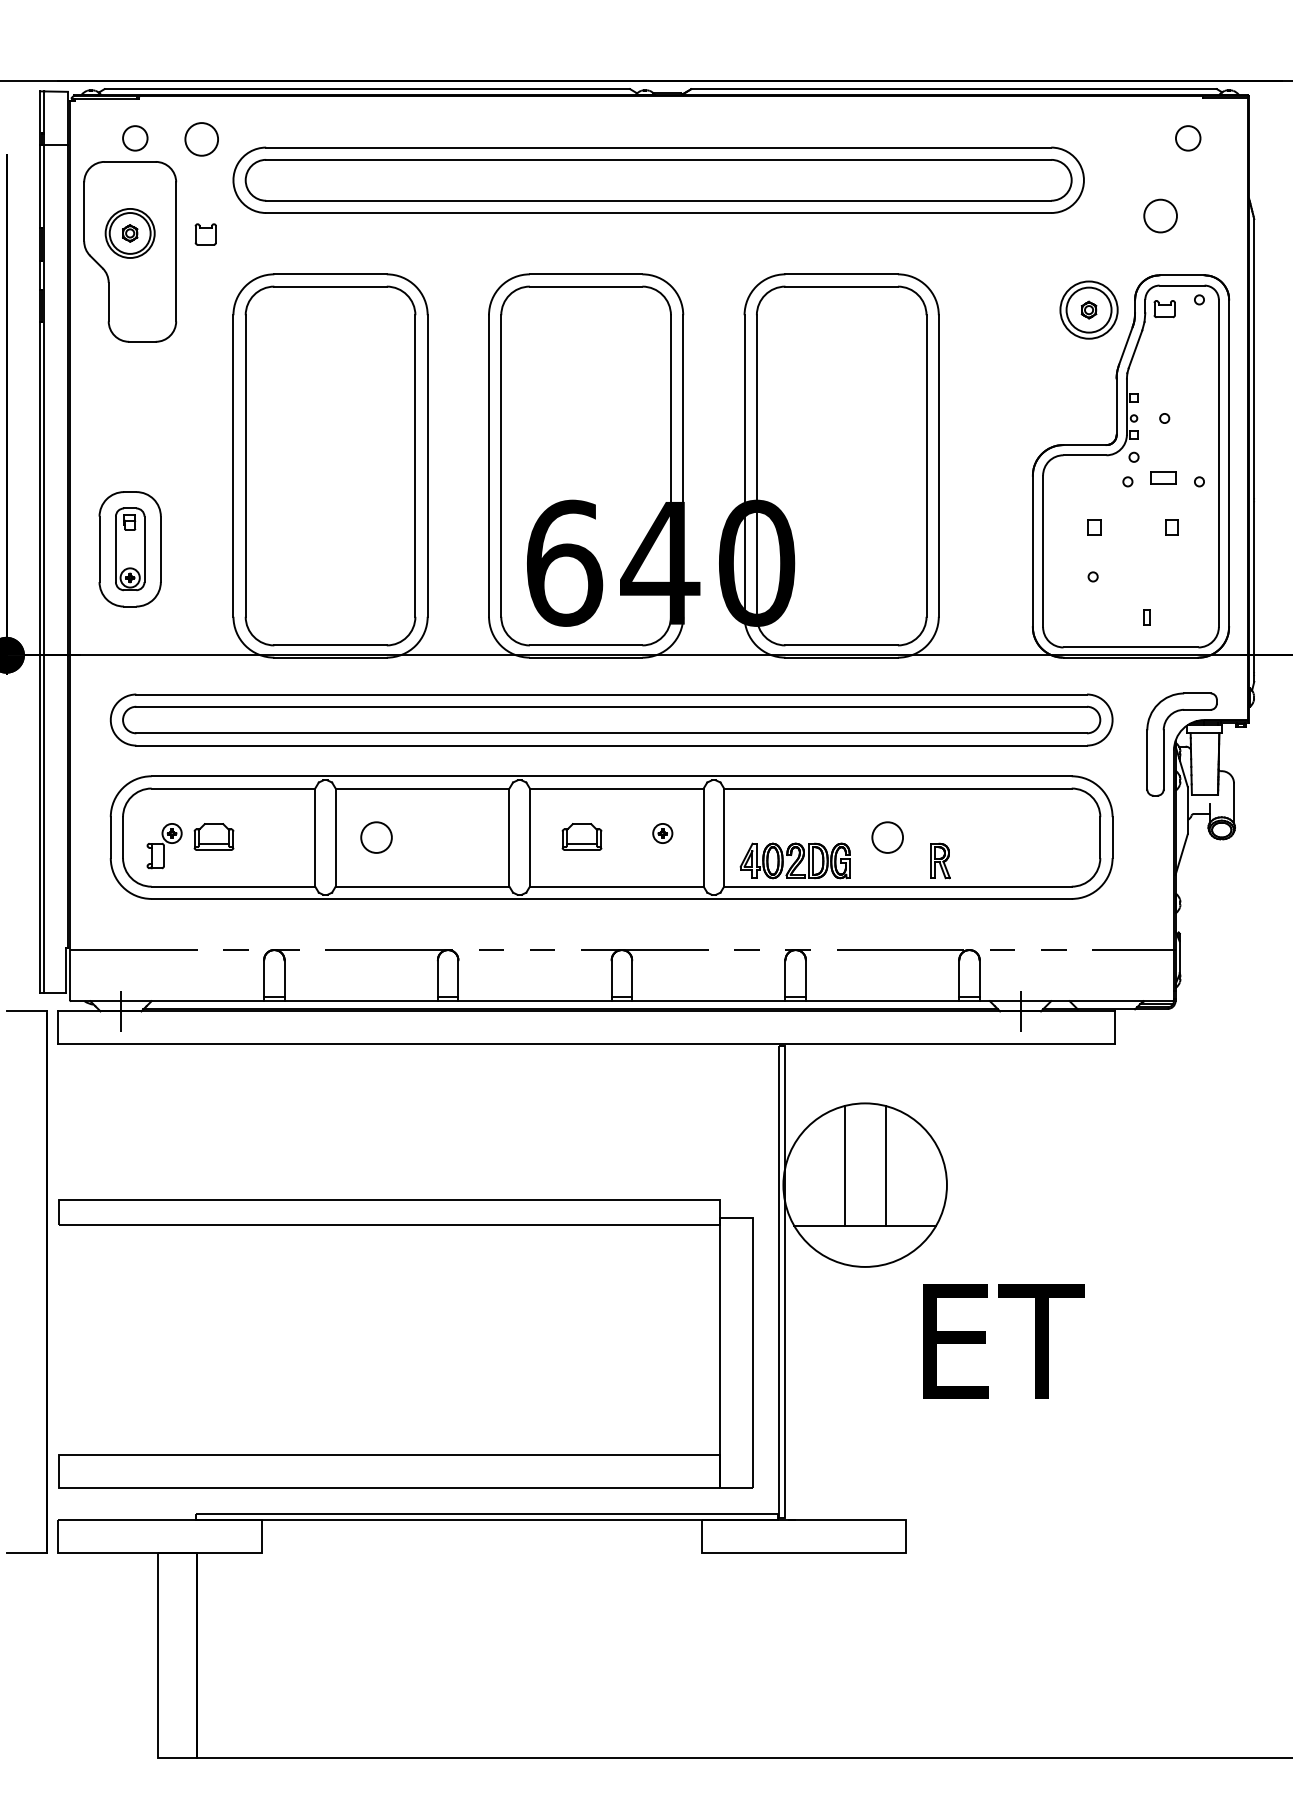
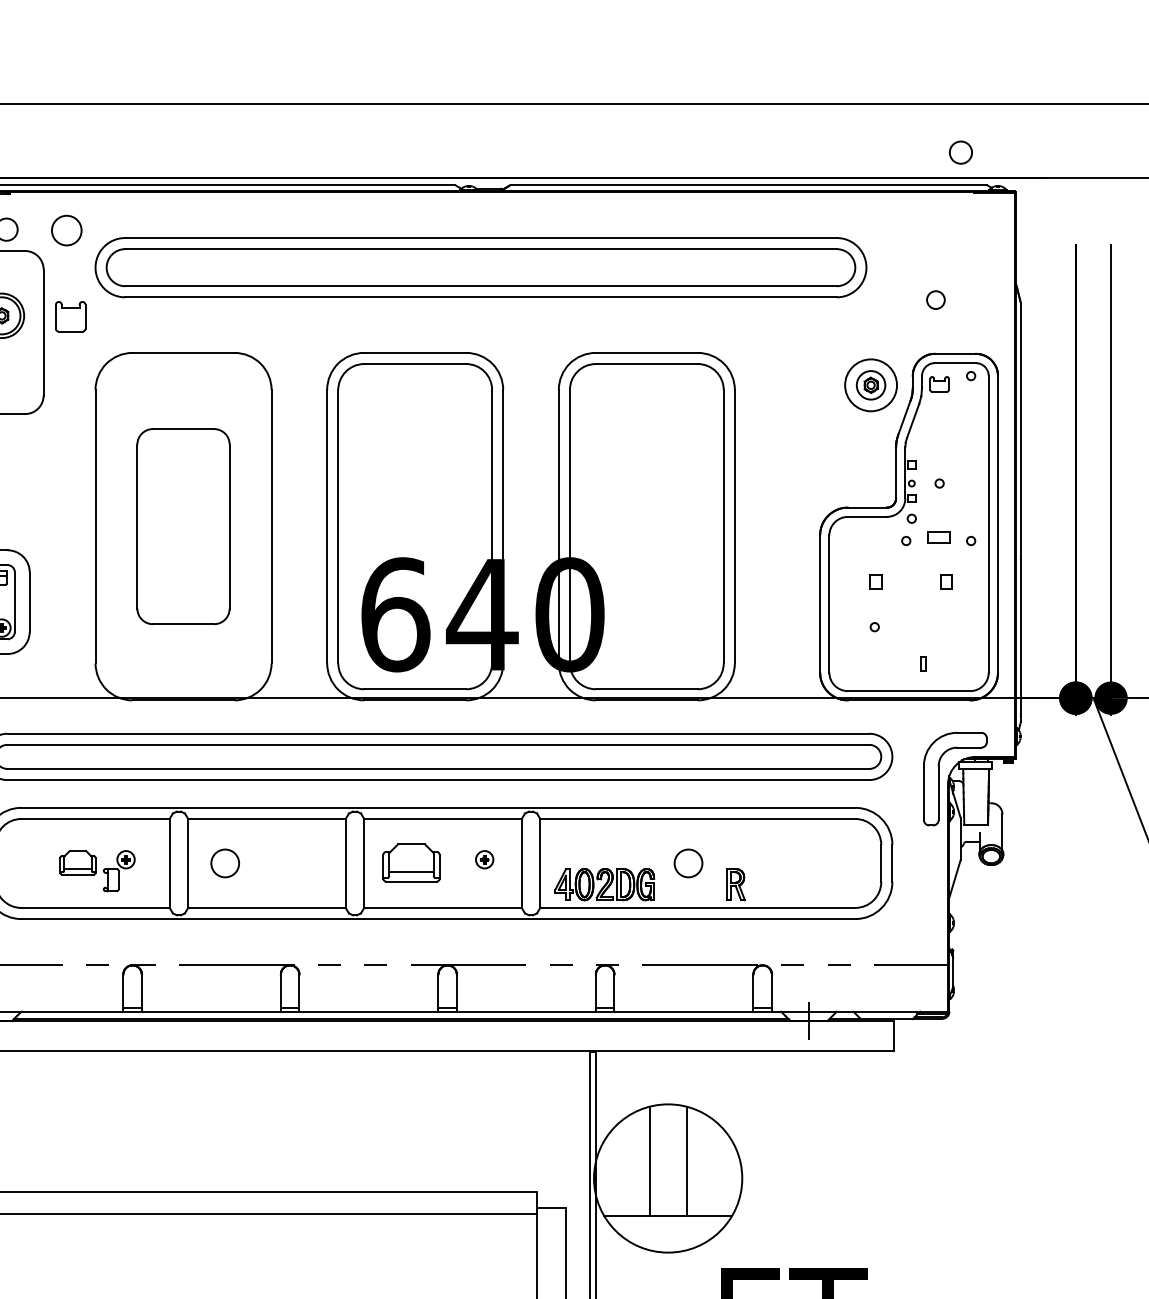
circle: (1188, 138) -> (961, 152), moved
circle: (1160, 215) -> (935, 299), size x0.6
part: (205, 234) -> (70, 316), size x1.6
circle: (1088, 309) -> (870, 384), size x0.7
part: (330, 465) -> (183, 526), size x0.6
part: (581, 836) -> (411, 862), size x1.6
part: (164, 846) -> (119, 871), moved

